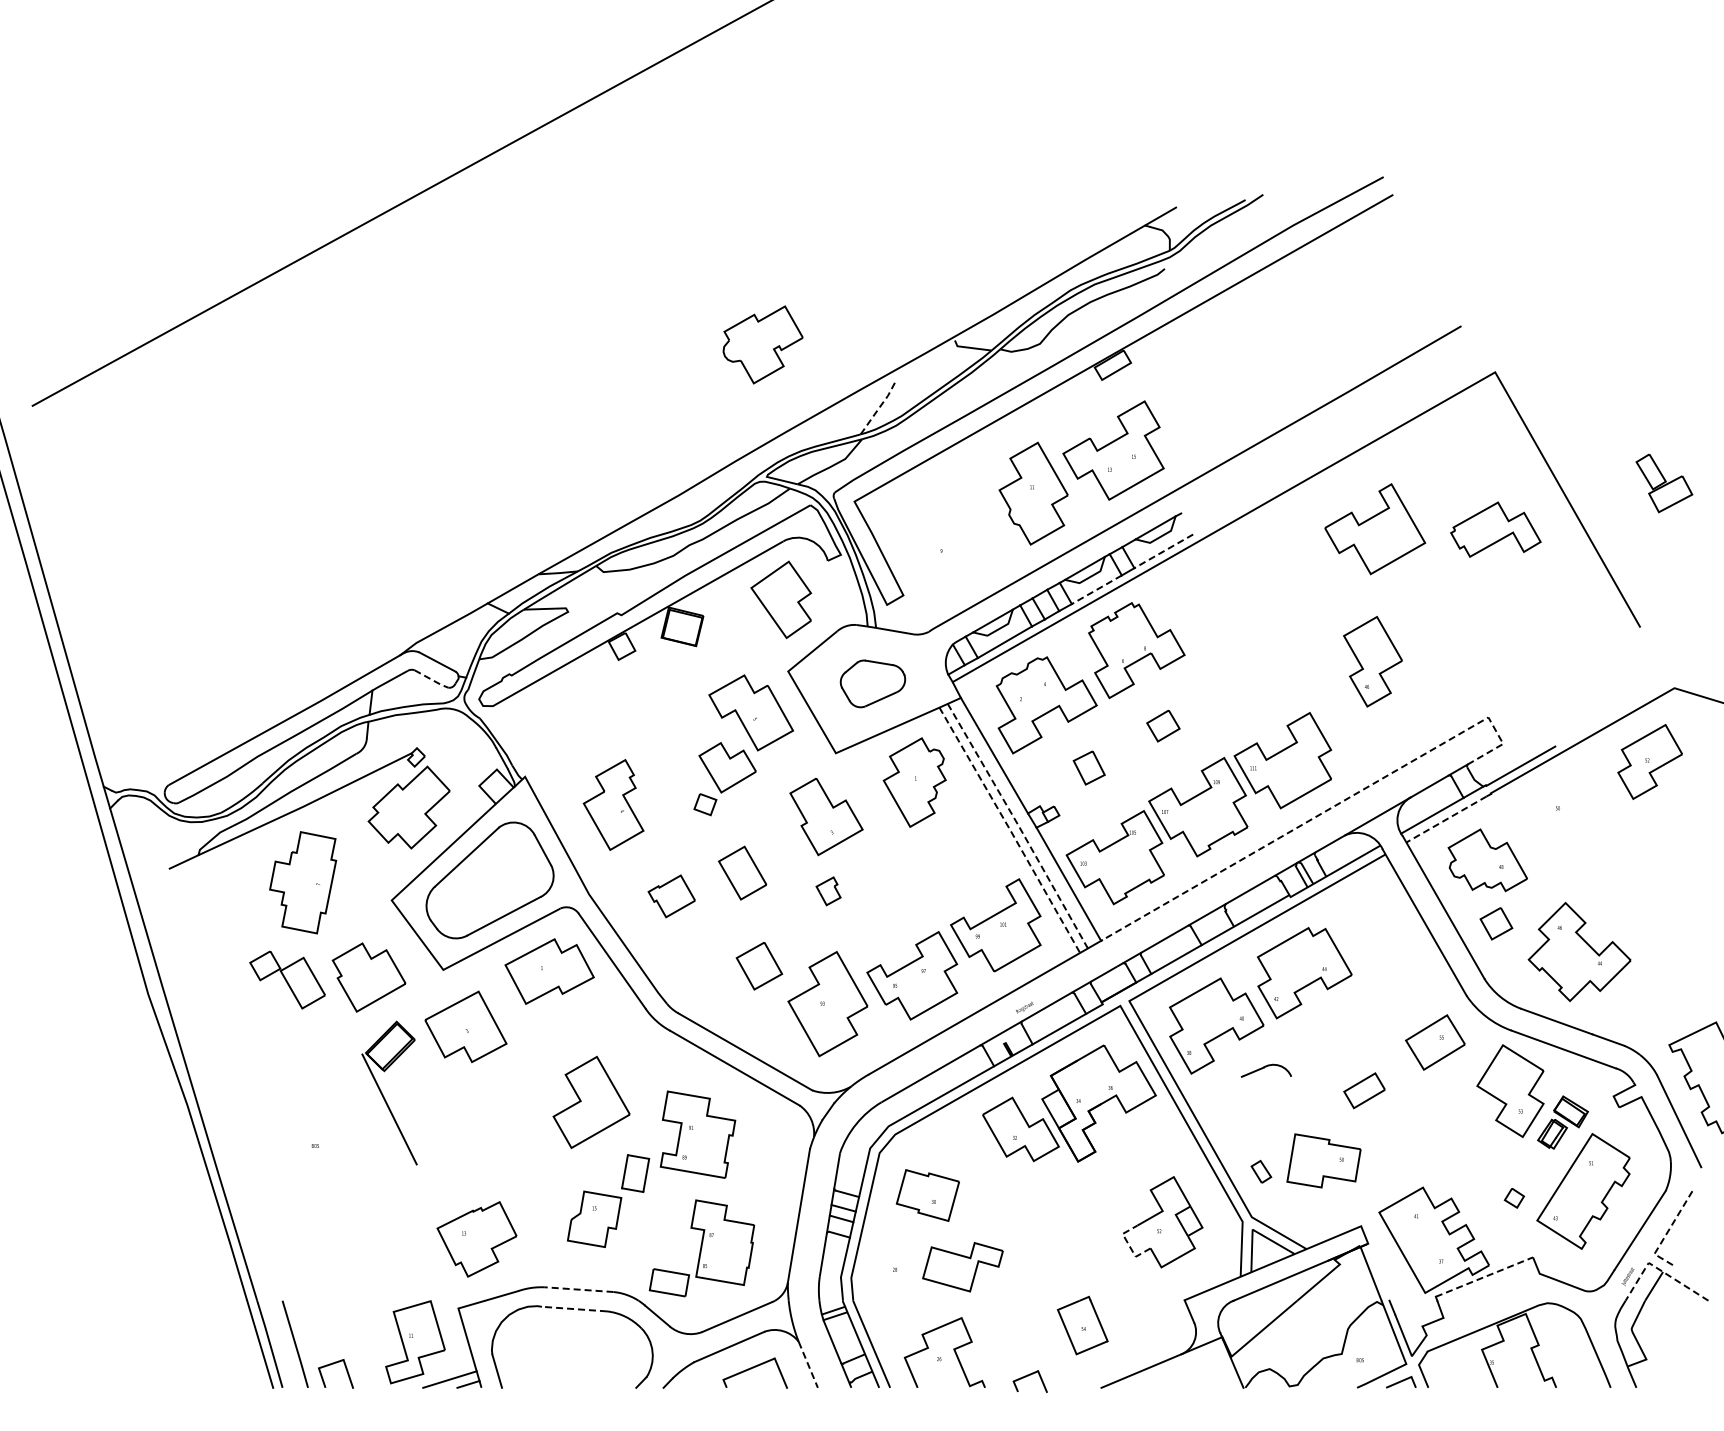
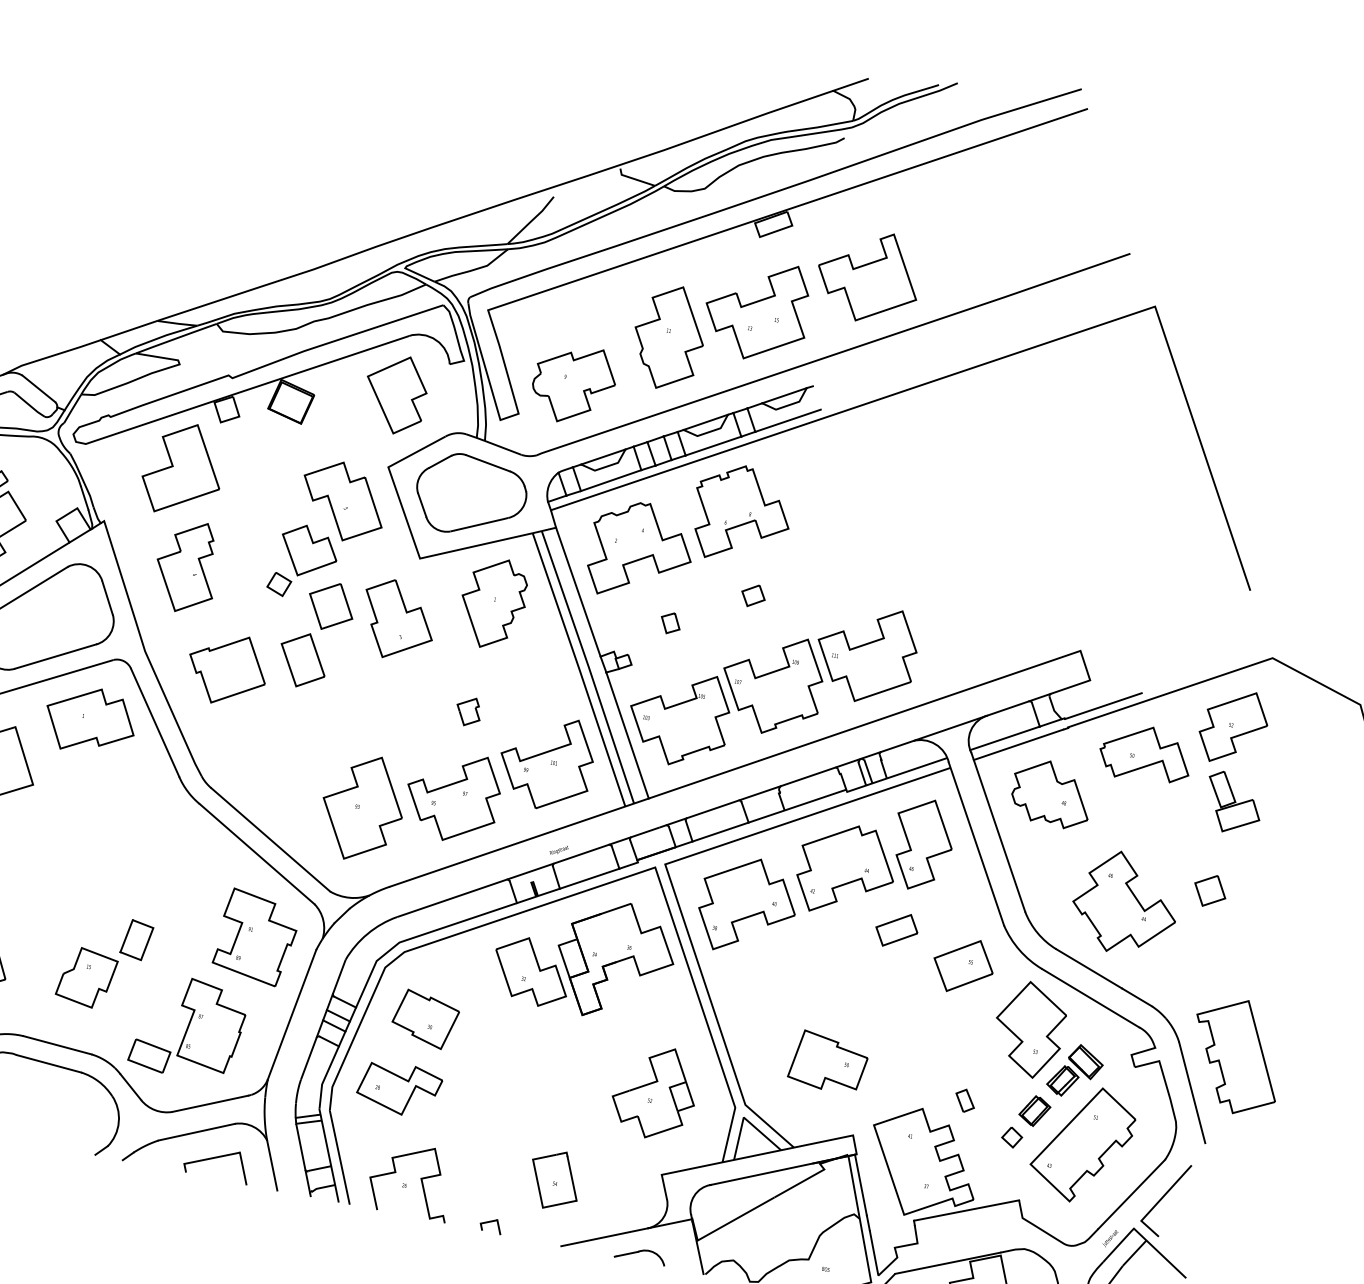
part: (762, 344) -> (573, 384), moved
line: (879, 407) -> (531, 220), dashed -> solid
part: (1664, 483) -> (1233, 803), moved
part: (1375, 529) -> (869, 276), moved
part: (1495, 529) -> (1145, 754), moved
line: (1163, 551) -> (787, 420), dashed -> solid
line: (1096, 589) -> (713, 445), dashed -> solid
part: (1372, 661) -> (921, 844), moved
line: (431, 679) -> (29, 405), dashed -> solid
part: (872, 683) -> (470, 495), size x1.67
part: (1163, 726) -> (753, 596), size x0.71
part: (1088, 768) -> (669, 623), size x0.62
line: (1327, 810) -> (901, 712), dashed -> solid
line: (1446, 819) -> (1018, 744), dashed -> solid
line: (1018, 825) -> (588, 666), dashed -> solid
line: (1010, 830) -> (579, 670), dashed -> solid
part: (828, 891) -> (468, 711), moved
part: (671, 896) -> (227, 669), size x1.67
part: (1496, 923) -> (1210, 890), moved
part: (759, 966) -> (331, 606), moved
part: (1265, 1070) -> (639, 1254), moved
part: (1364, 1090) -> (896, 930), moved
part: (591, 1101) -> (183, 468), moved
part: (697, 1134) -> (255, 937), moved
part: (1531, 1168) -> (1035, 1111), added
part: (1261, 1171) -> (965, 1100), moved
line: (1666, 1233) -> (1157, 1202), dashed -> solid
line: (1128, 1245) -> (616, 1108), dashed -> solid
part: (962, 1267) -> (398, 1089), moved
line: (1658, 1268) -> (1142, 1236), dashed -> solid
line: (1377, 1272) -> (860, 1184), added
line: (1484, 1276) -> (966, 1209), dashed -> solid
line: (578, 1289) -> (56, 1044), dashed -> solid
line: (574, 1309) -> (48, 1064), dashed -> solid
line: (808, 1364) -> (272, 1165), dashed -> solid
part: (1029, 1380) -> (490, 1224), size x0.62

